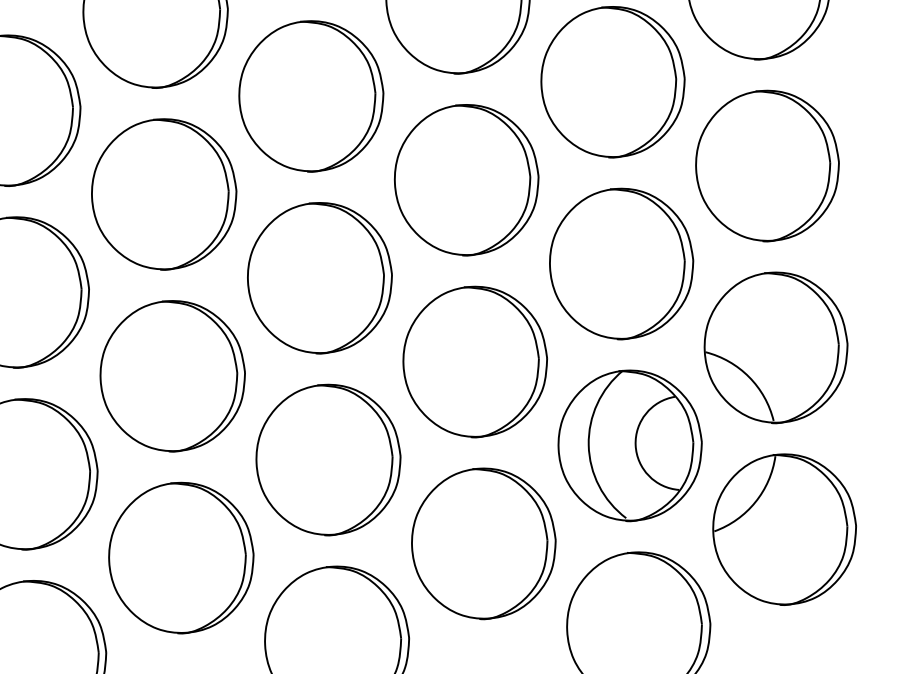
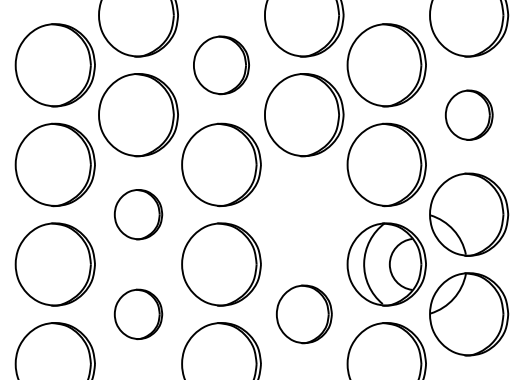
part: (311, 96) -> (221, 65), size x0.7
part: (768, 166) -> (469, 115), size x0.6
part: (475, 361) -> (304, 214), removed
part: (172, 375) -> (138, 214), size x0.6
part: (484, 544) -> (304, 314), size x0.7
part: (181, 558) -> (138, 314), size x0.6

